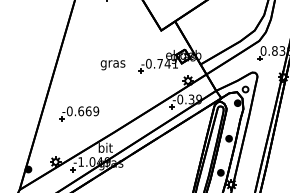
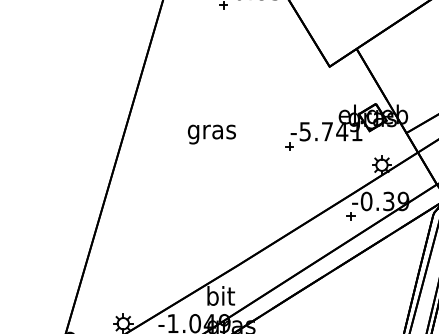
text: (148, 63) -> (304, 131), -0.741 -> -5.741
text: (112, 65) -> (210, 135), moved
part: (79, 113) -> (169, 228), removed

